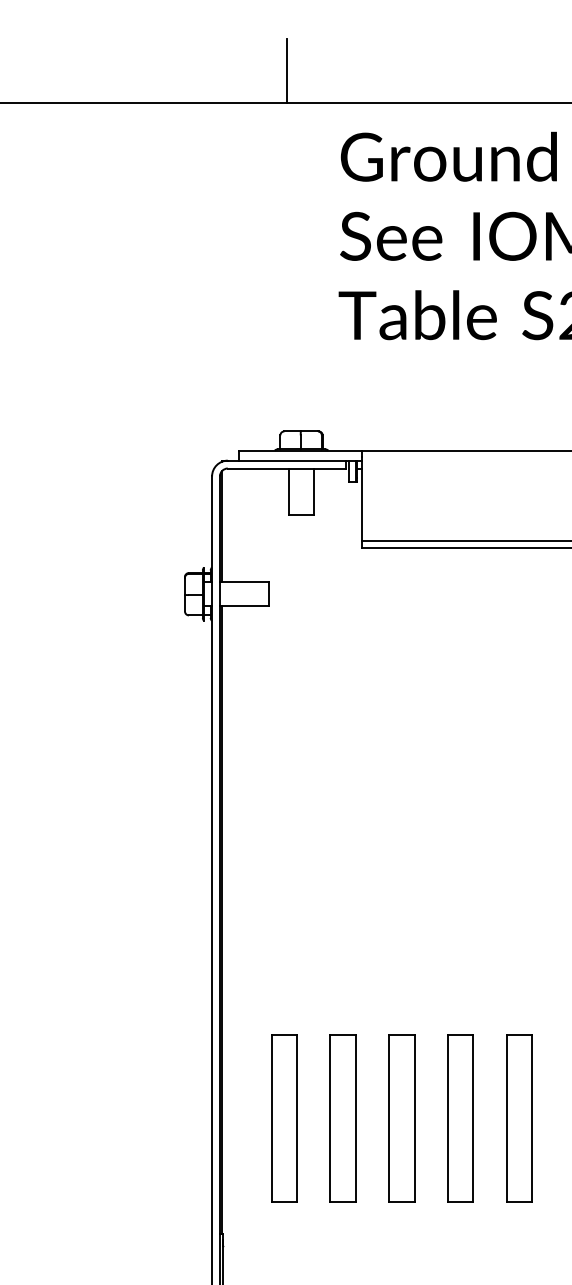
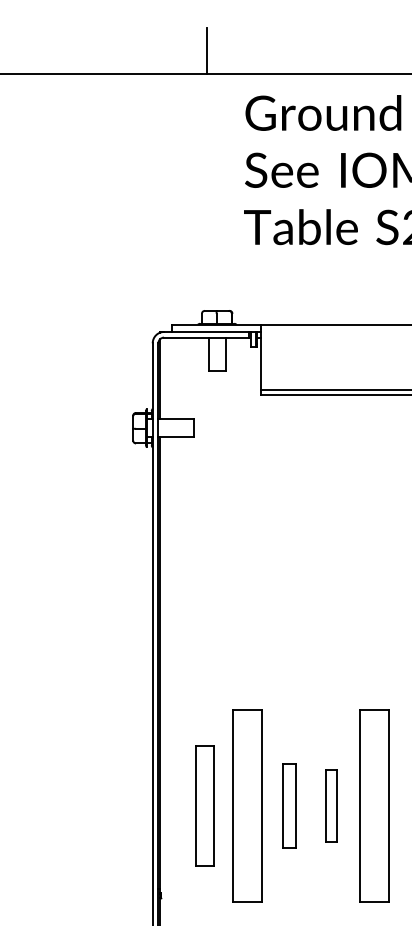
part: (342, 1117) -> (246, 805), size x1.6
part: (401, 1117) -> (289, 805), size x0.7
part: (460, 1117) -> (331, 805), size x0.6
part: (518, 1117) -> (373, 805), size x1.6

